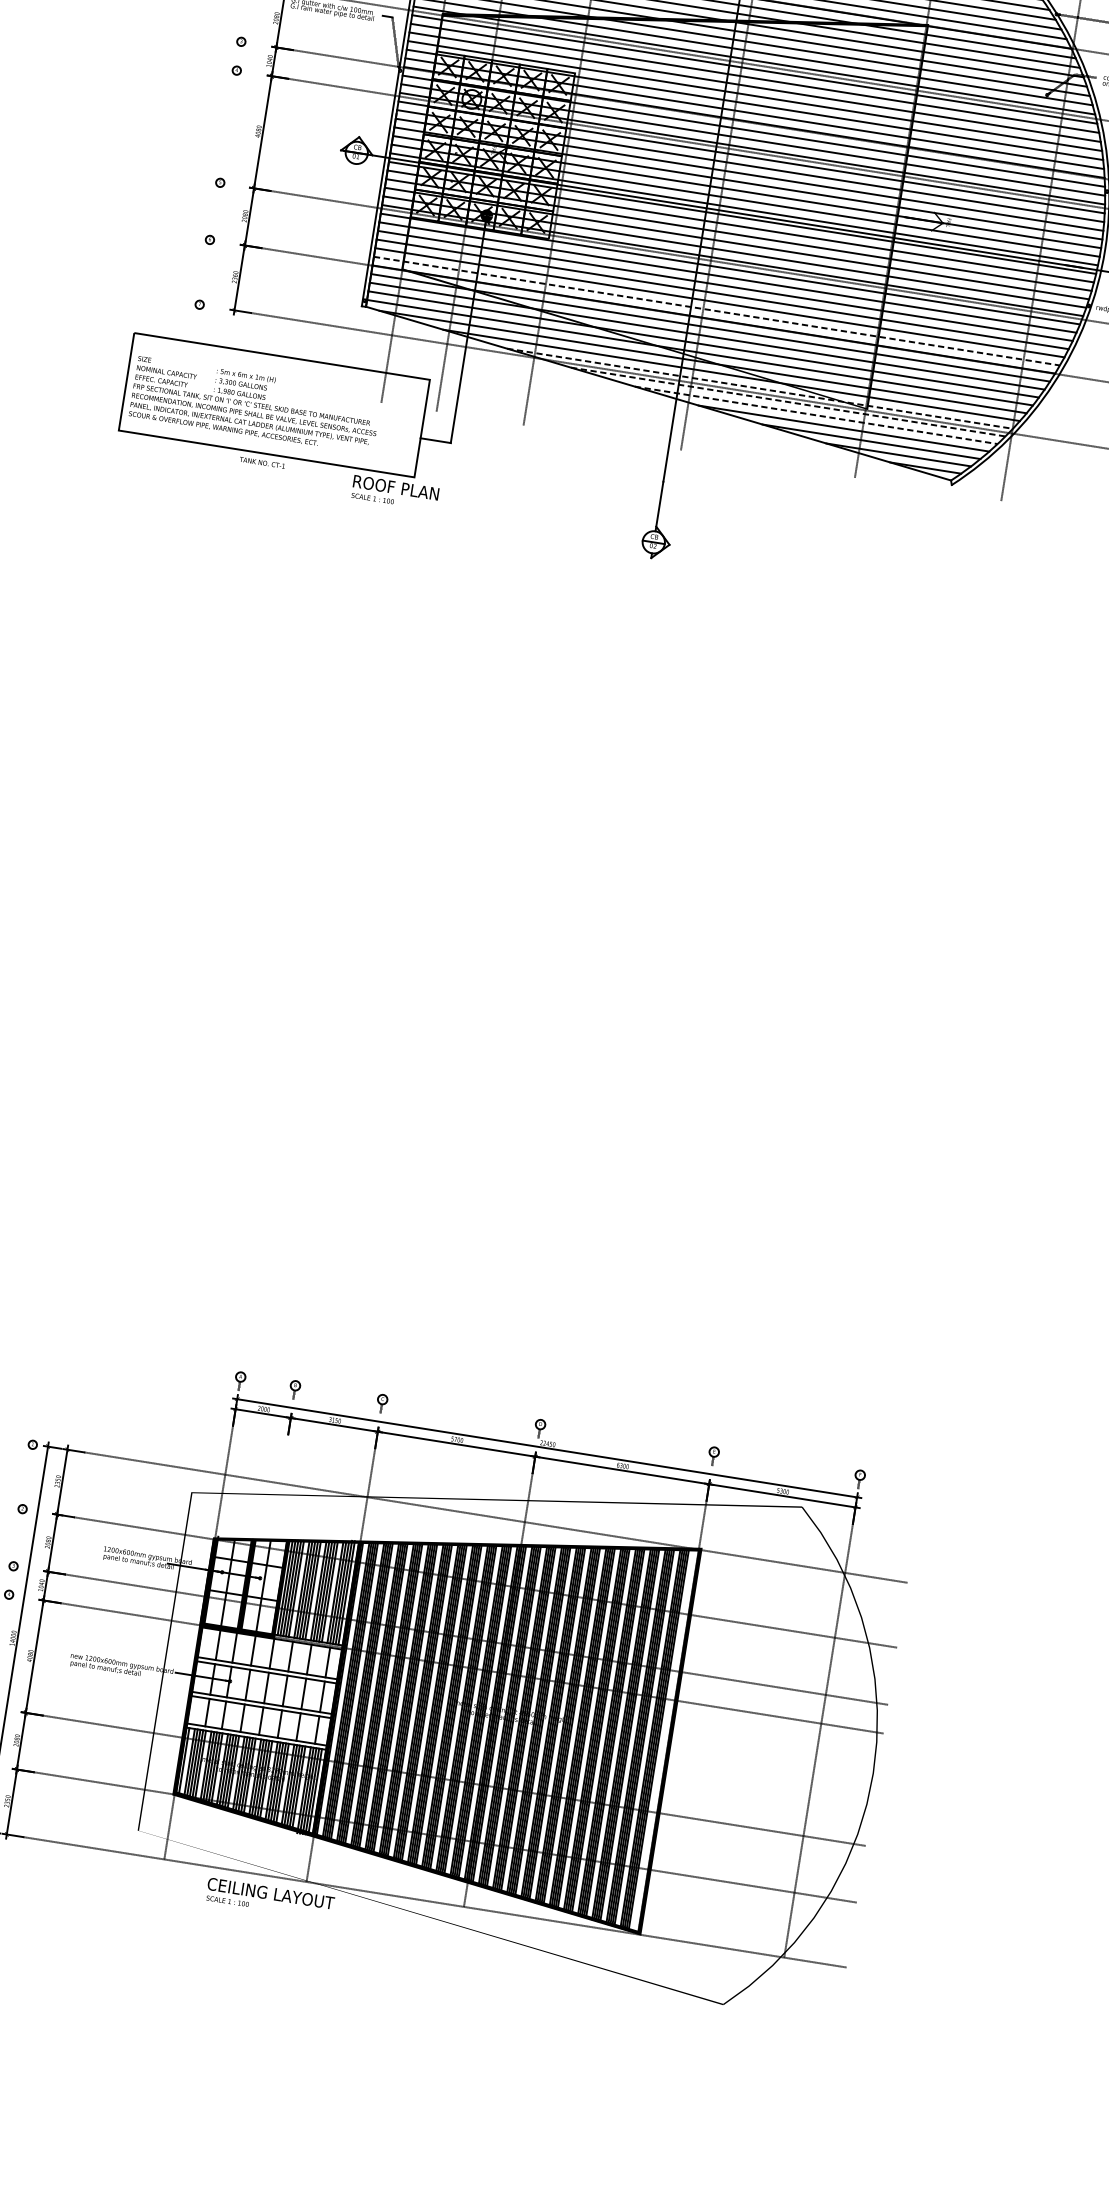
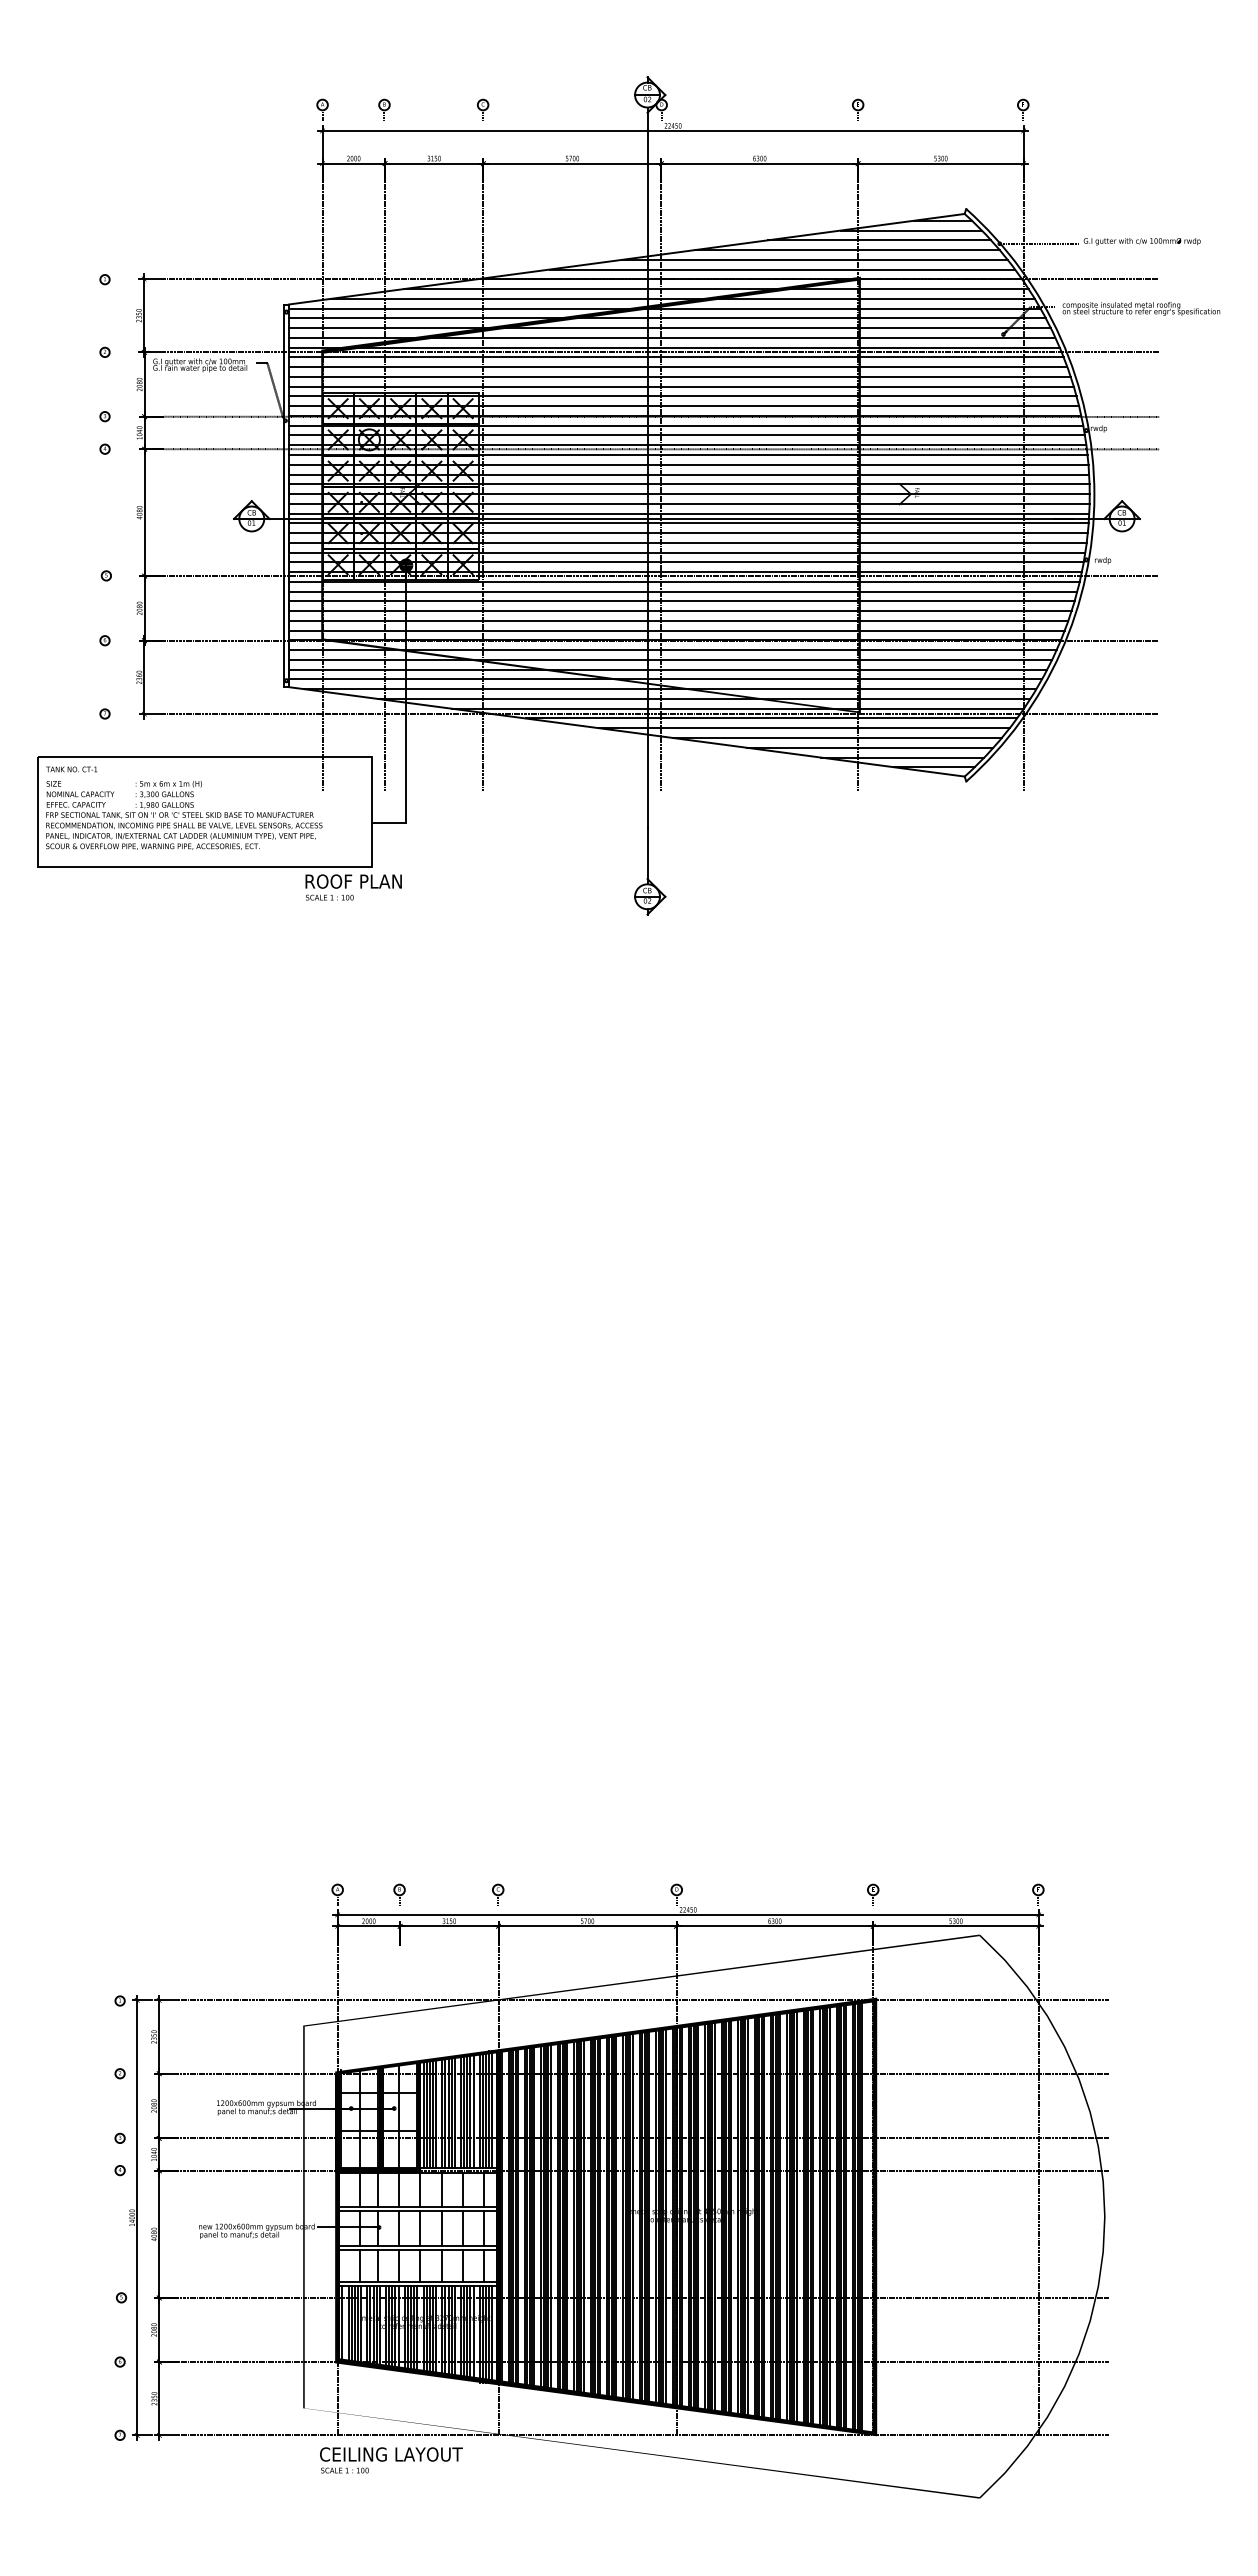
line: (716, 310) -> (676, 630), dashed -> solid
line: (759, 388) -> (737, 708), dashed -> solid
line: (788, 402) -> (771, 718), dashed -> solid
line: (817, 415) -> (805, 728), dashed -> solid
text: (262, 462) -> (71, 769), moved
text: (270, 1898) -> (391, 2460), moved

